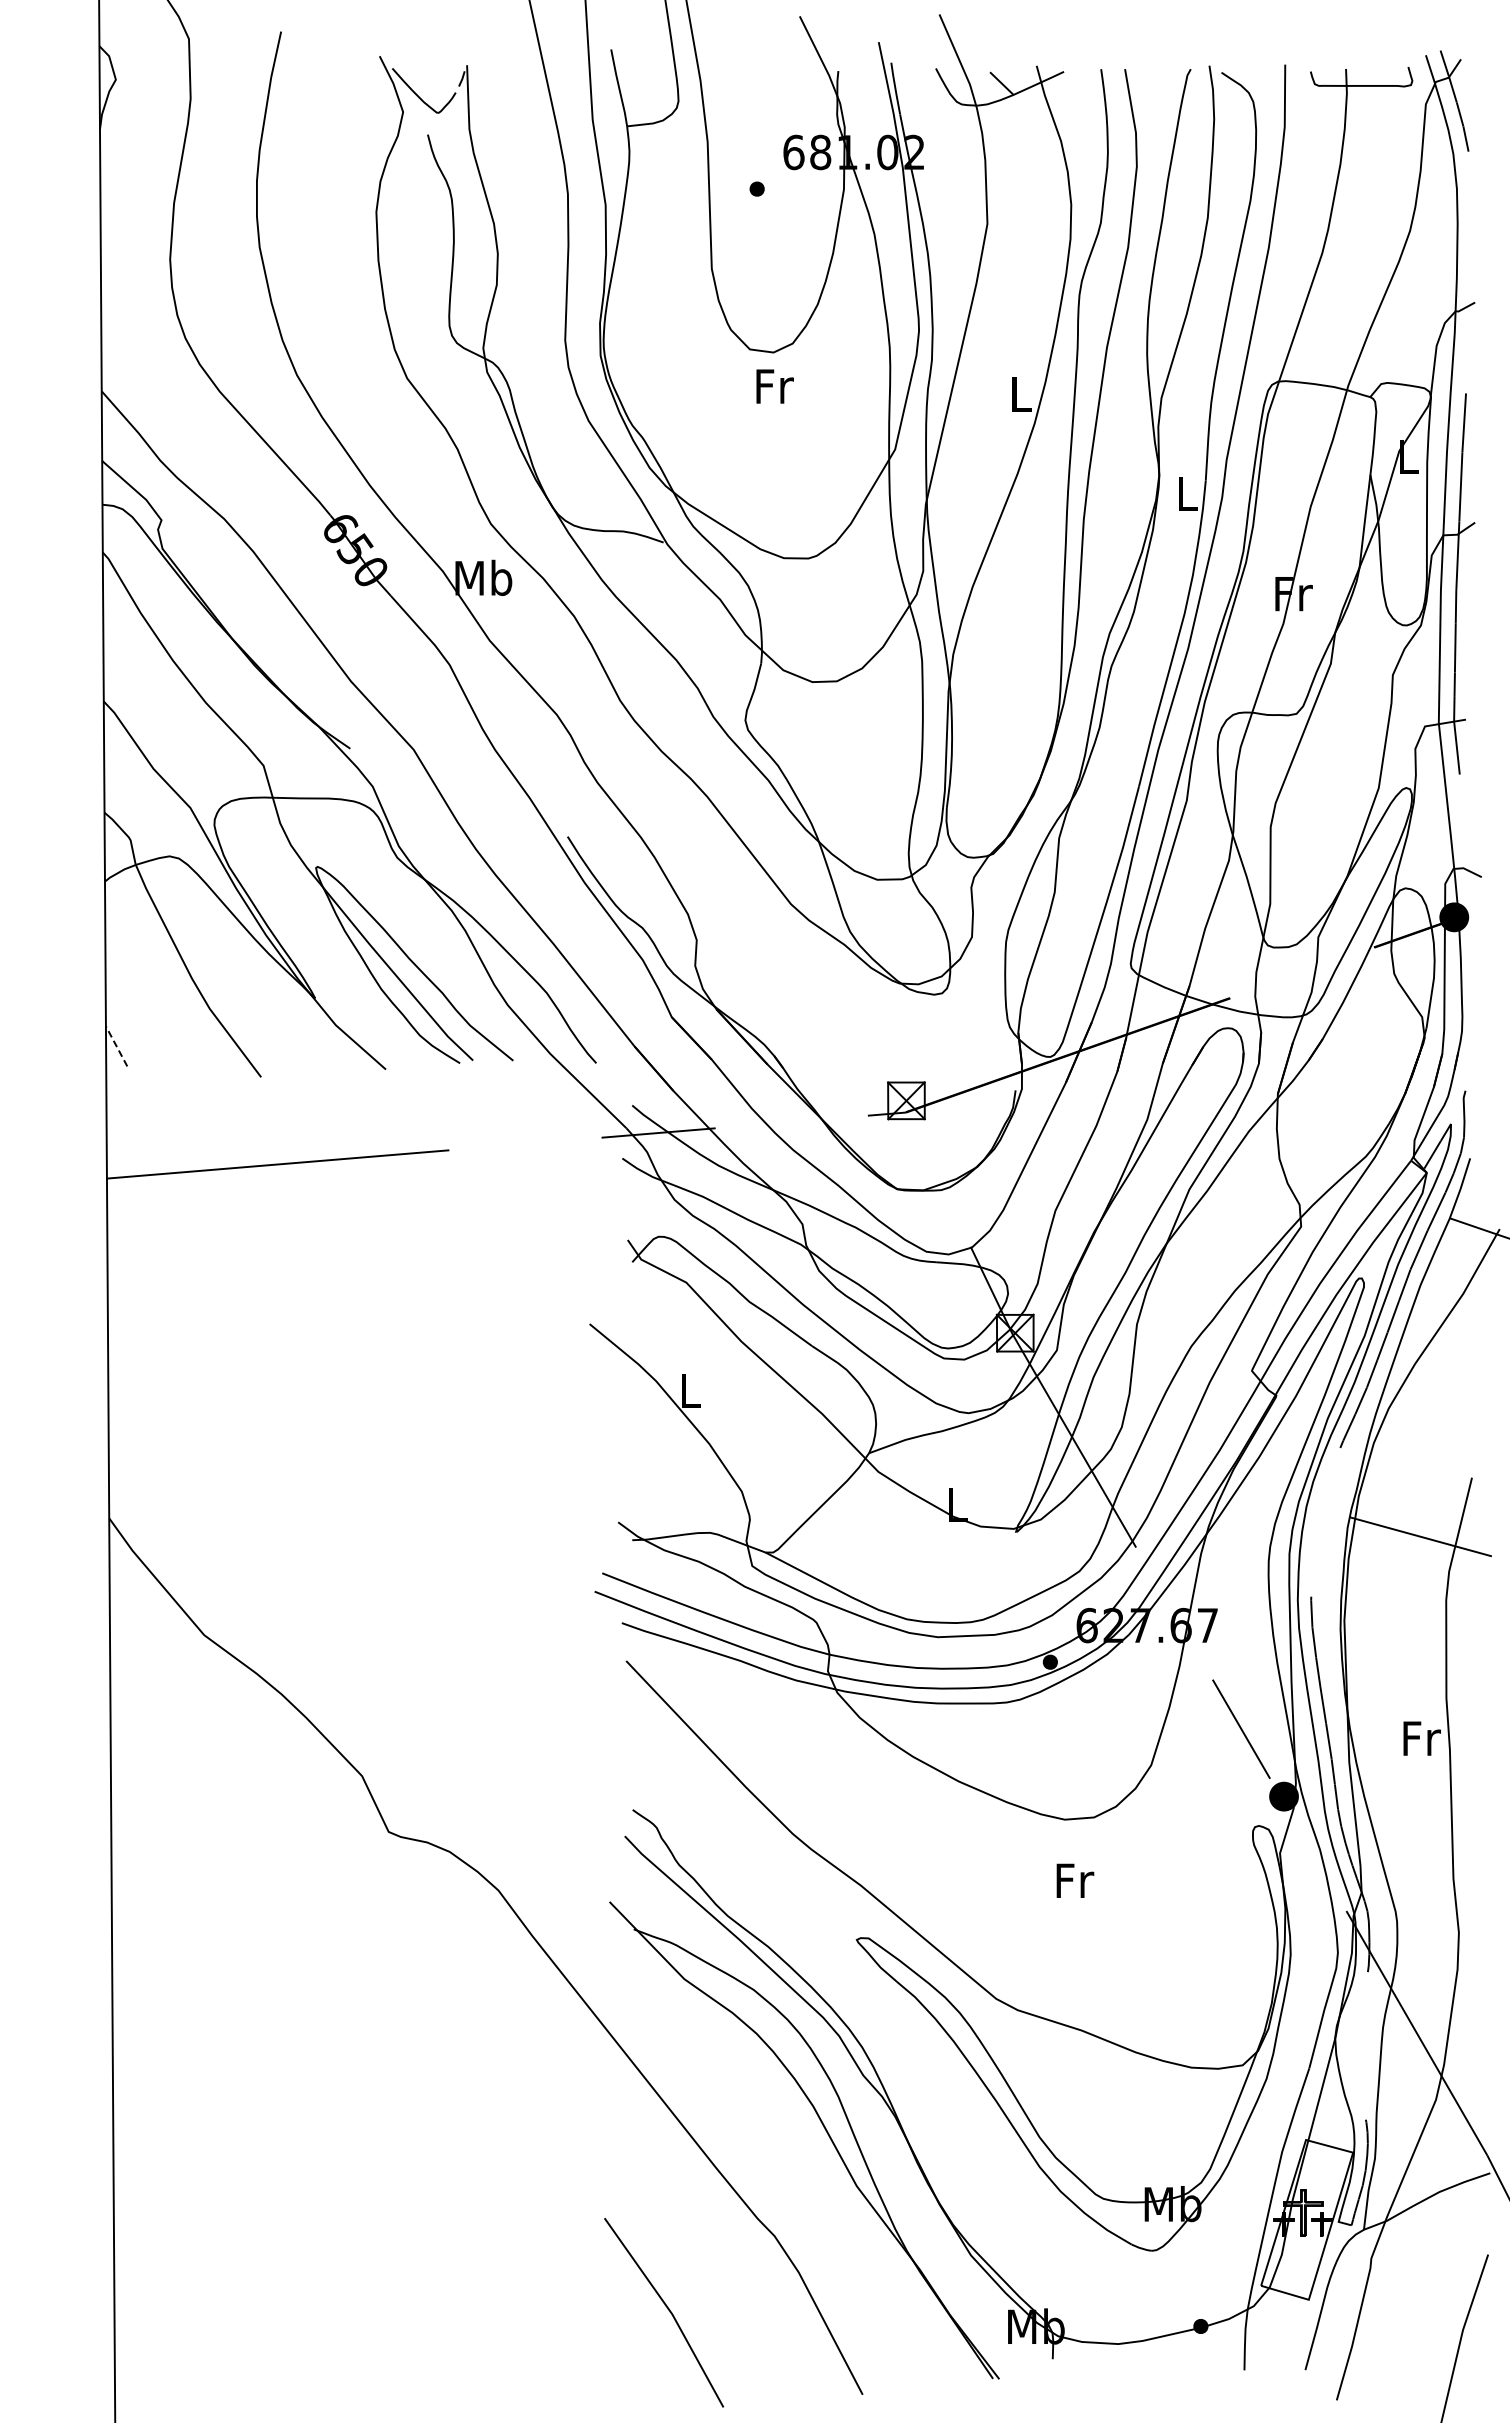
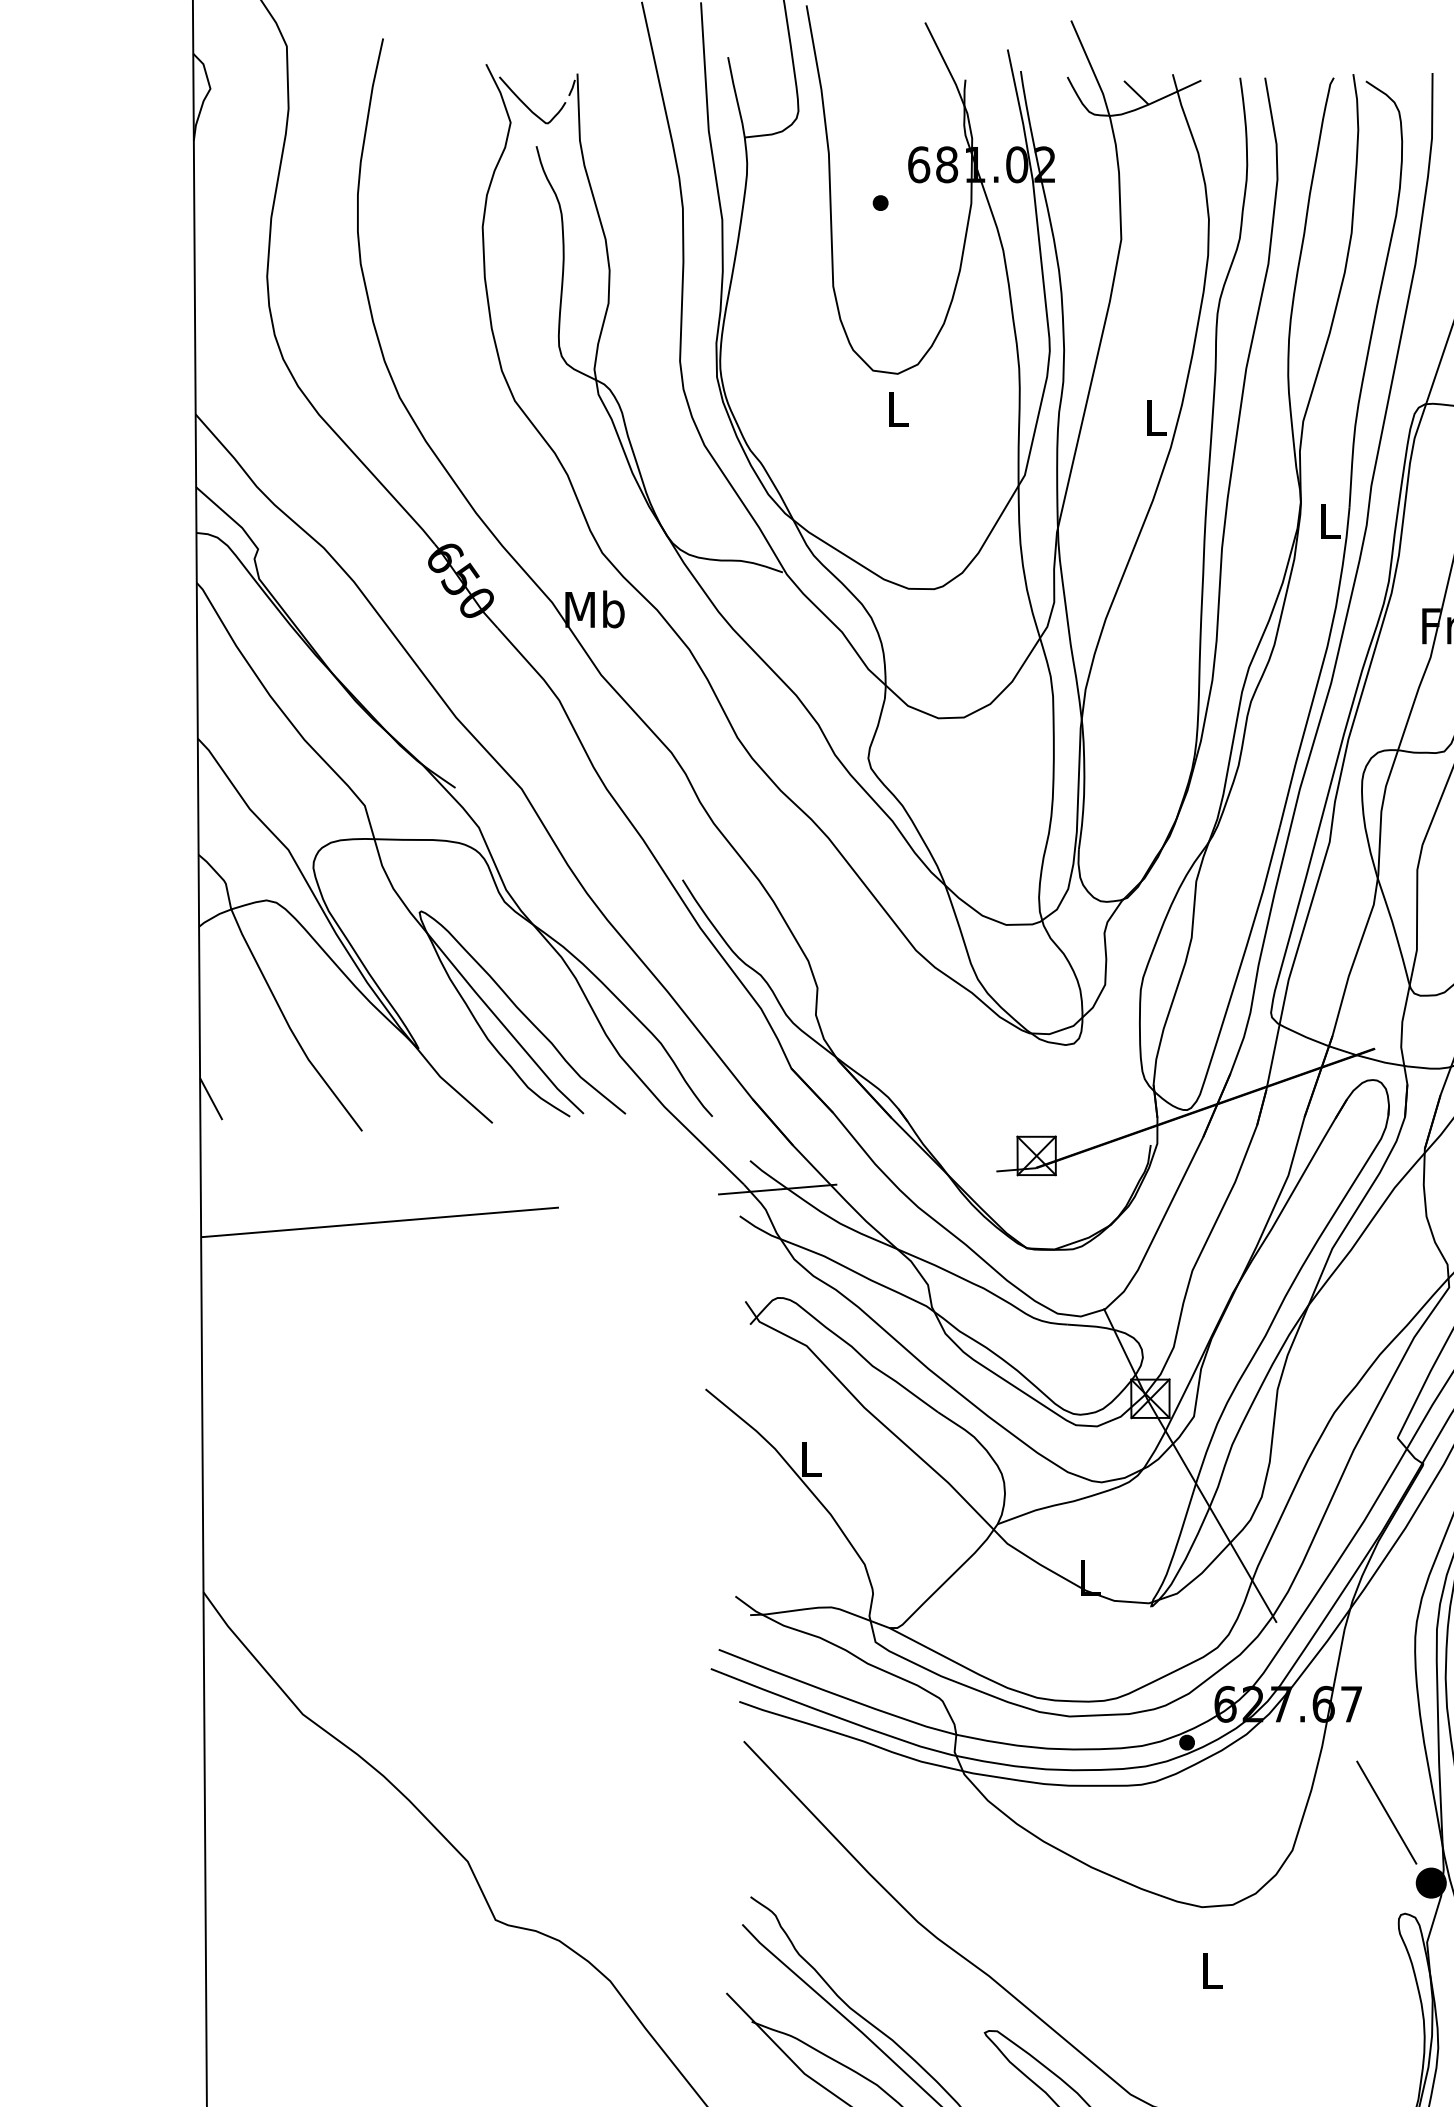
text: (774, 386) -> (898, 409), Fr -> L
line: (116, 1046) -> (211, 1099), dashed -> solid
text: (1075, 1880) -> (1213, 1970), Fr -> L

